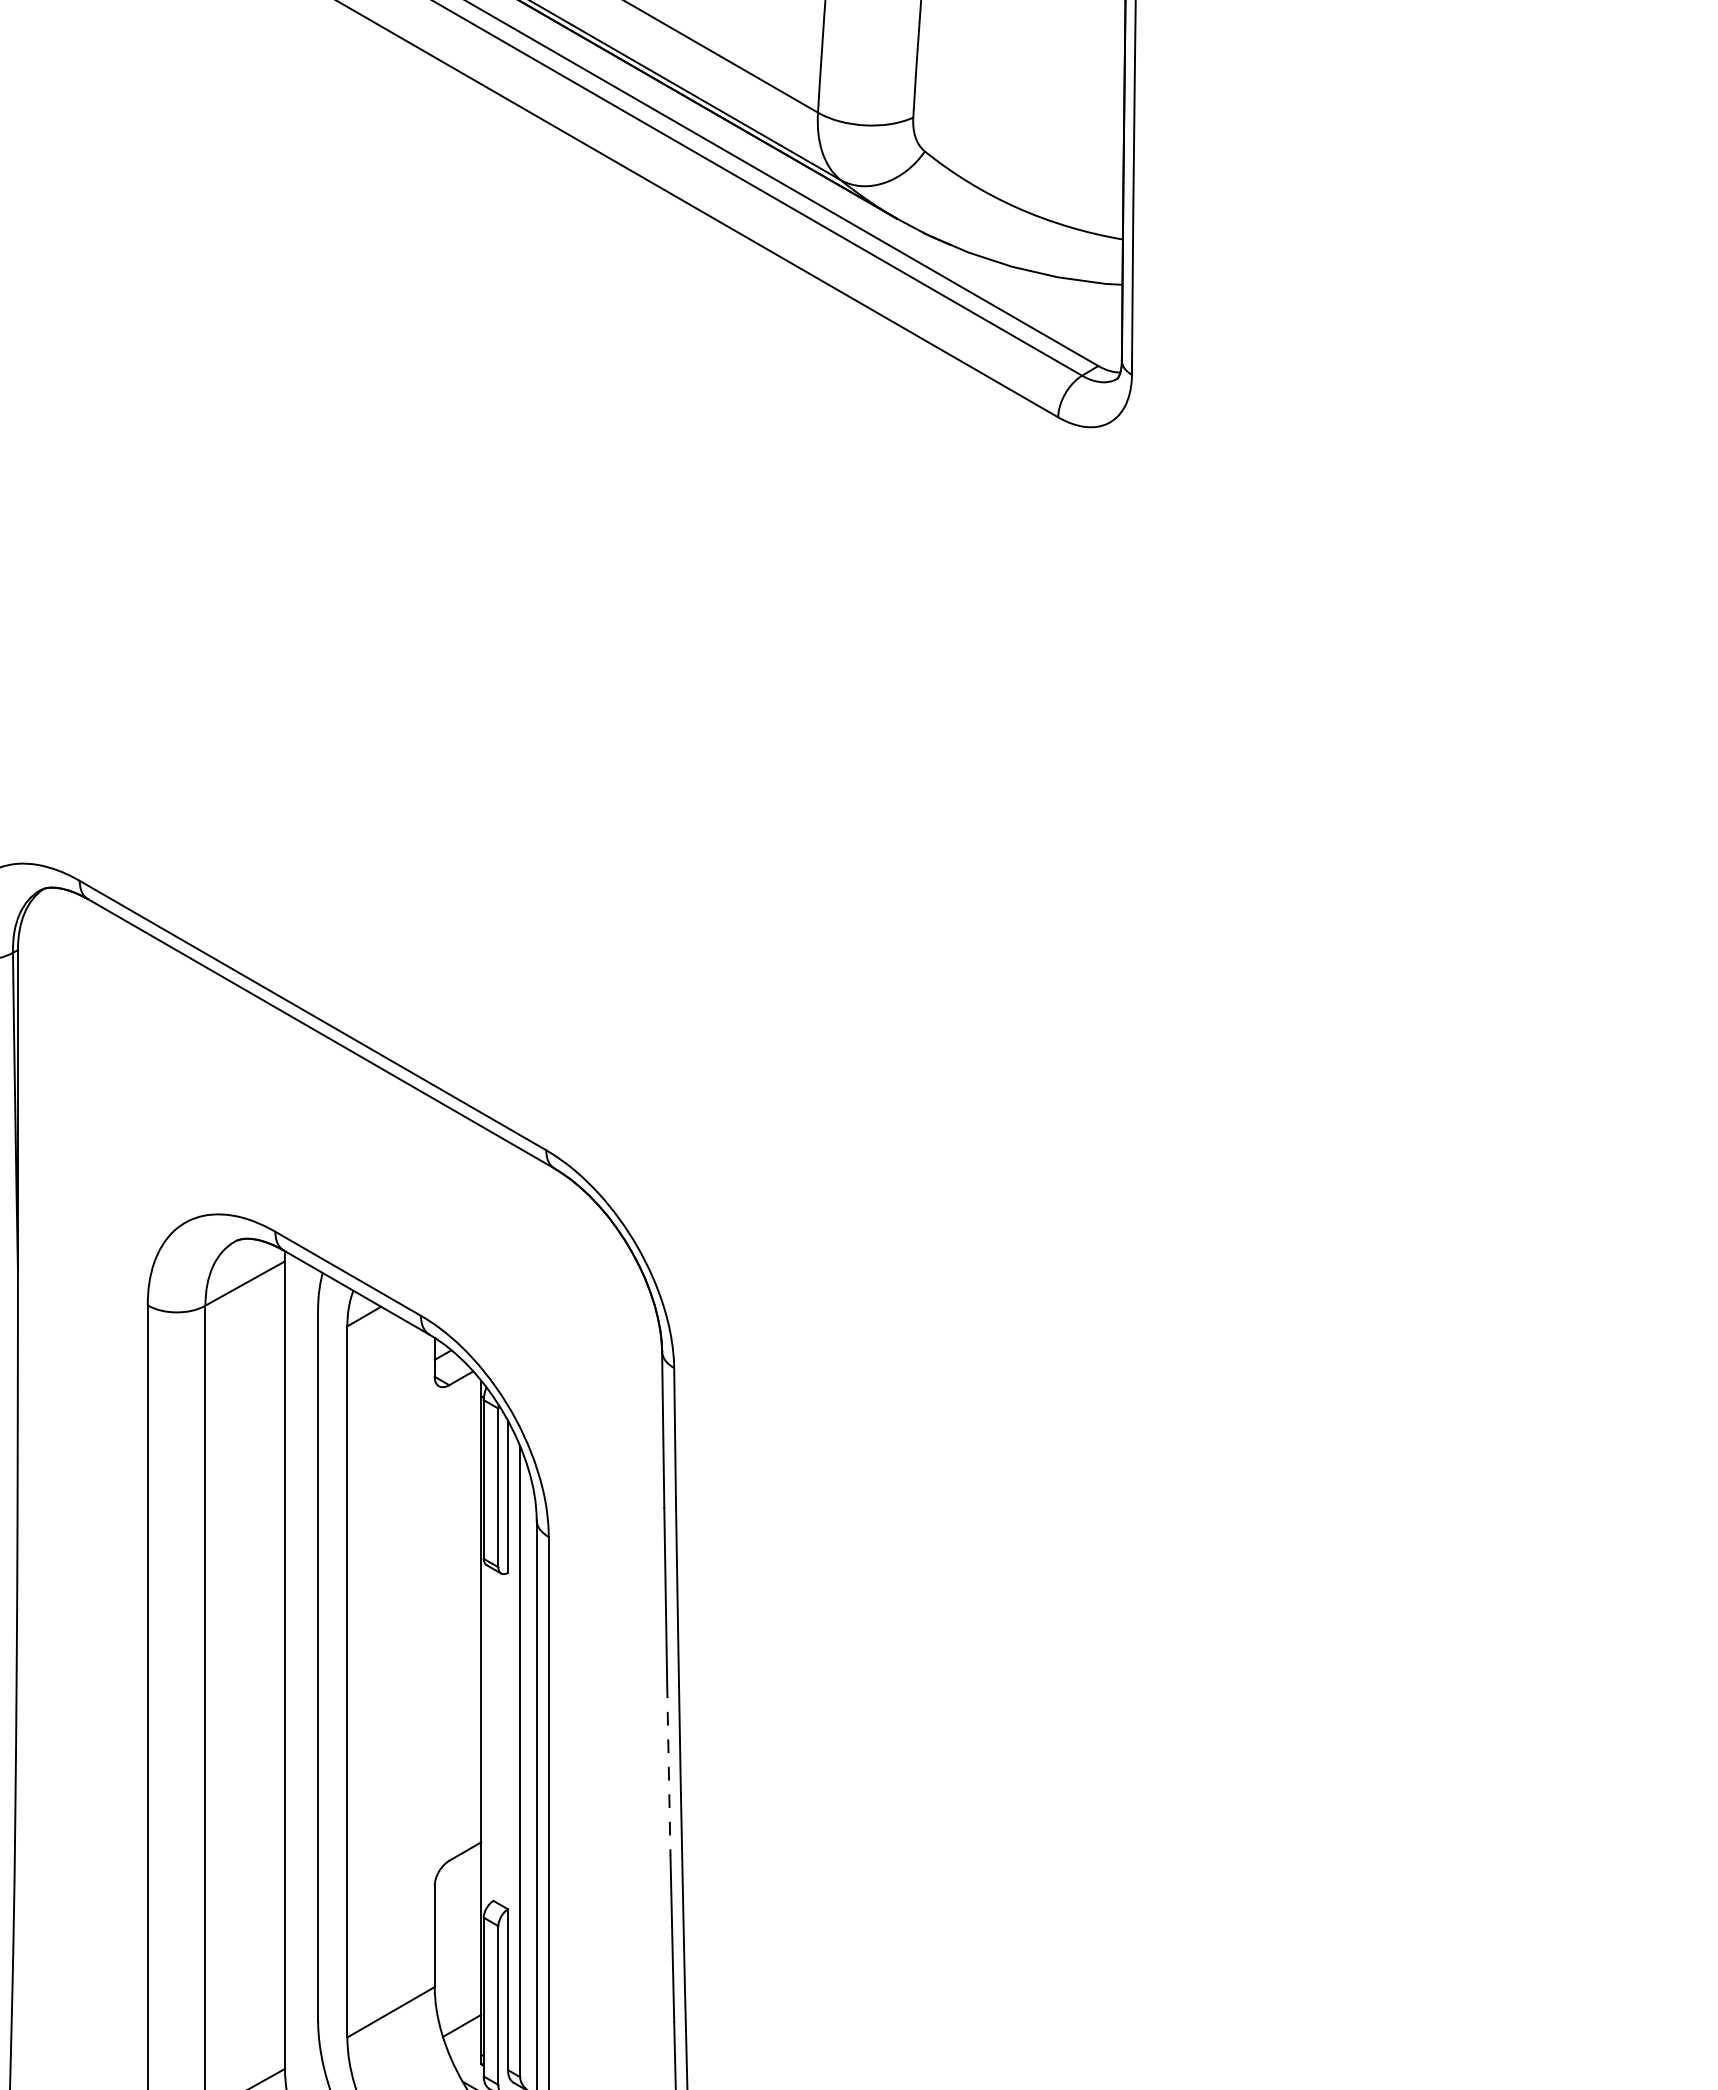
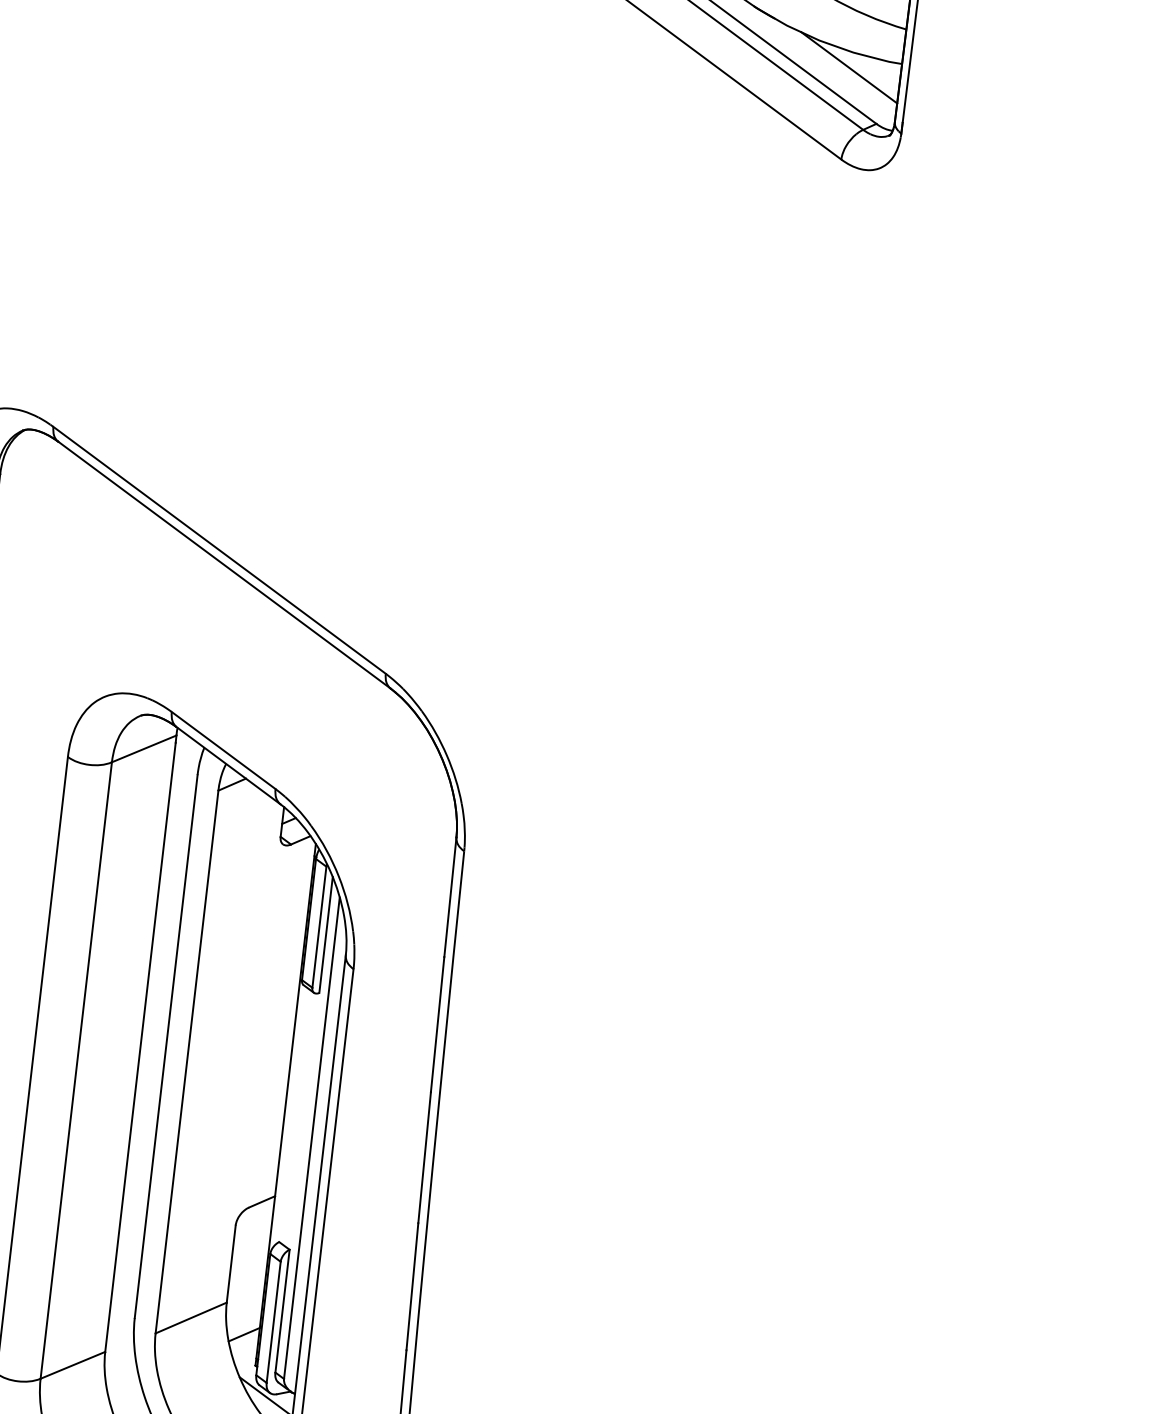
line: (1054, 297) -> (849, 67), added
line: (668, 1770) -> (424, 1157), dashed -> solid

